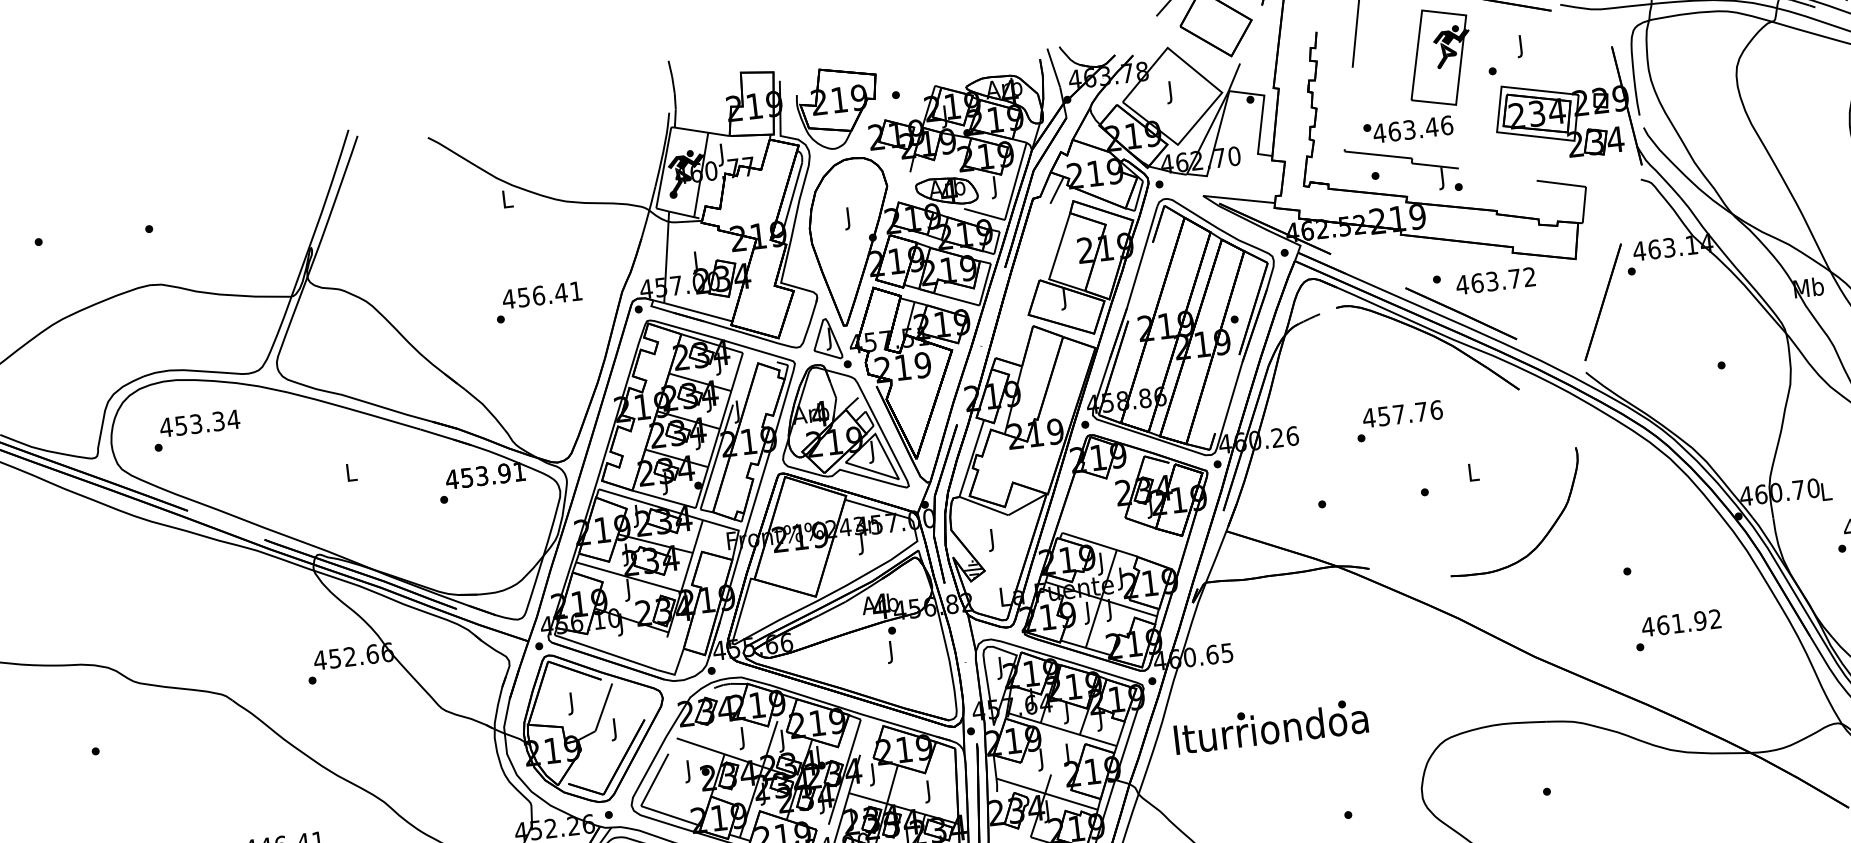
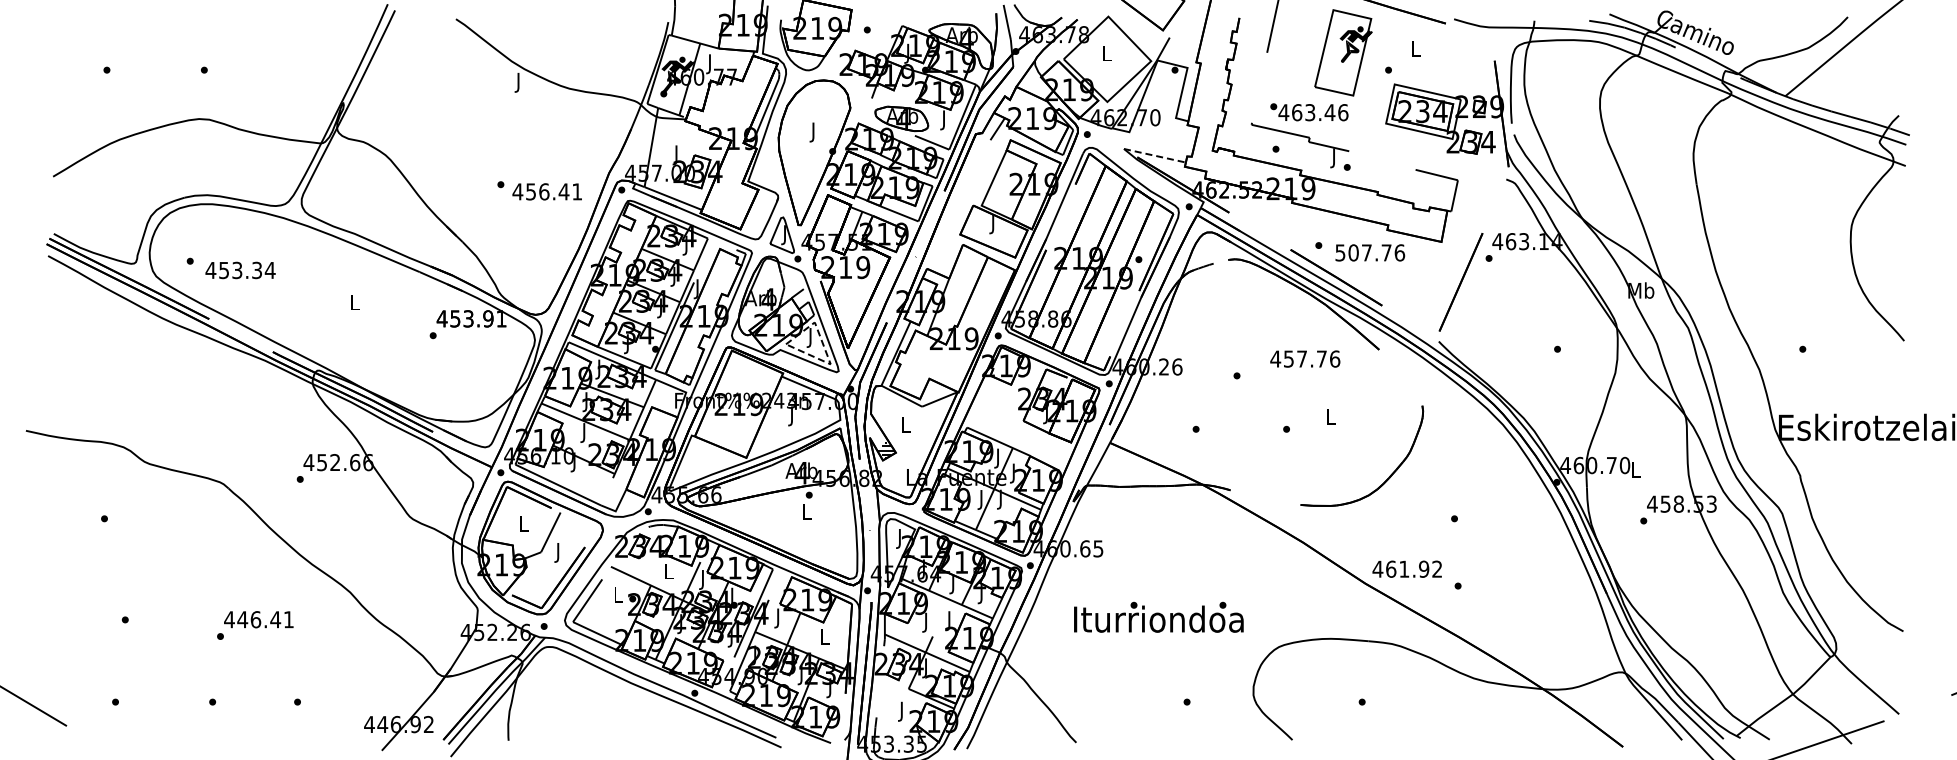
text: (1520, 46) -> (1415, 51), J -> L
text: (1170, 92) -> (1106, 55), J -> L
line: (1238, 199) -> (1154, 155), solid -> dashed
text: (507, 201) -> (518, 82), L -> J
text: (1496, 280) -> (1370, 252), 463.72 -> 507.76
text: (541, 294) -> (546, 191), moved
text: (1402, 413) -> (1305, 358), moved
text: (199, 423) -> (240, 270), moved
line: (891, 463) -> (825, 349), solid -> dashed
text: (992, 539) -> (905, 426), J -> L
text: (1680, 622) -> (1406, 568), moved
text: (891, 651) -> (806, 513), J -> L
text: (571, 703) -> (523, 525), J -> L
text: (1270, 725) -> (1158, 616), moved
text: (742, 738) -> (668, 573), J -> L
text: (689, 771) -> (618, 596), J -> L
text: (928, 791) -> (824, 638), J -> L

